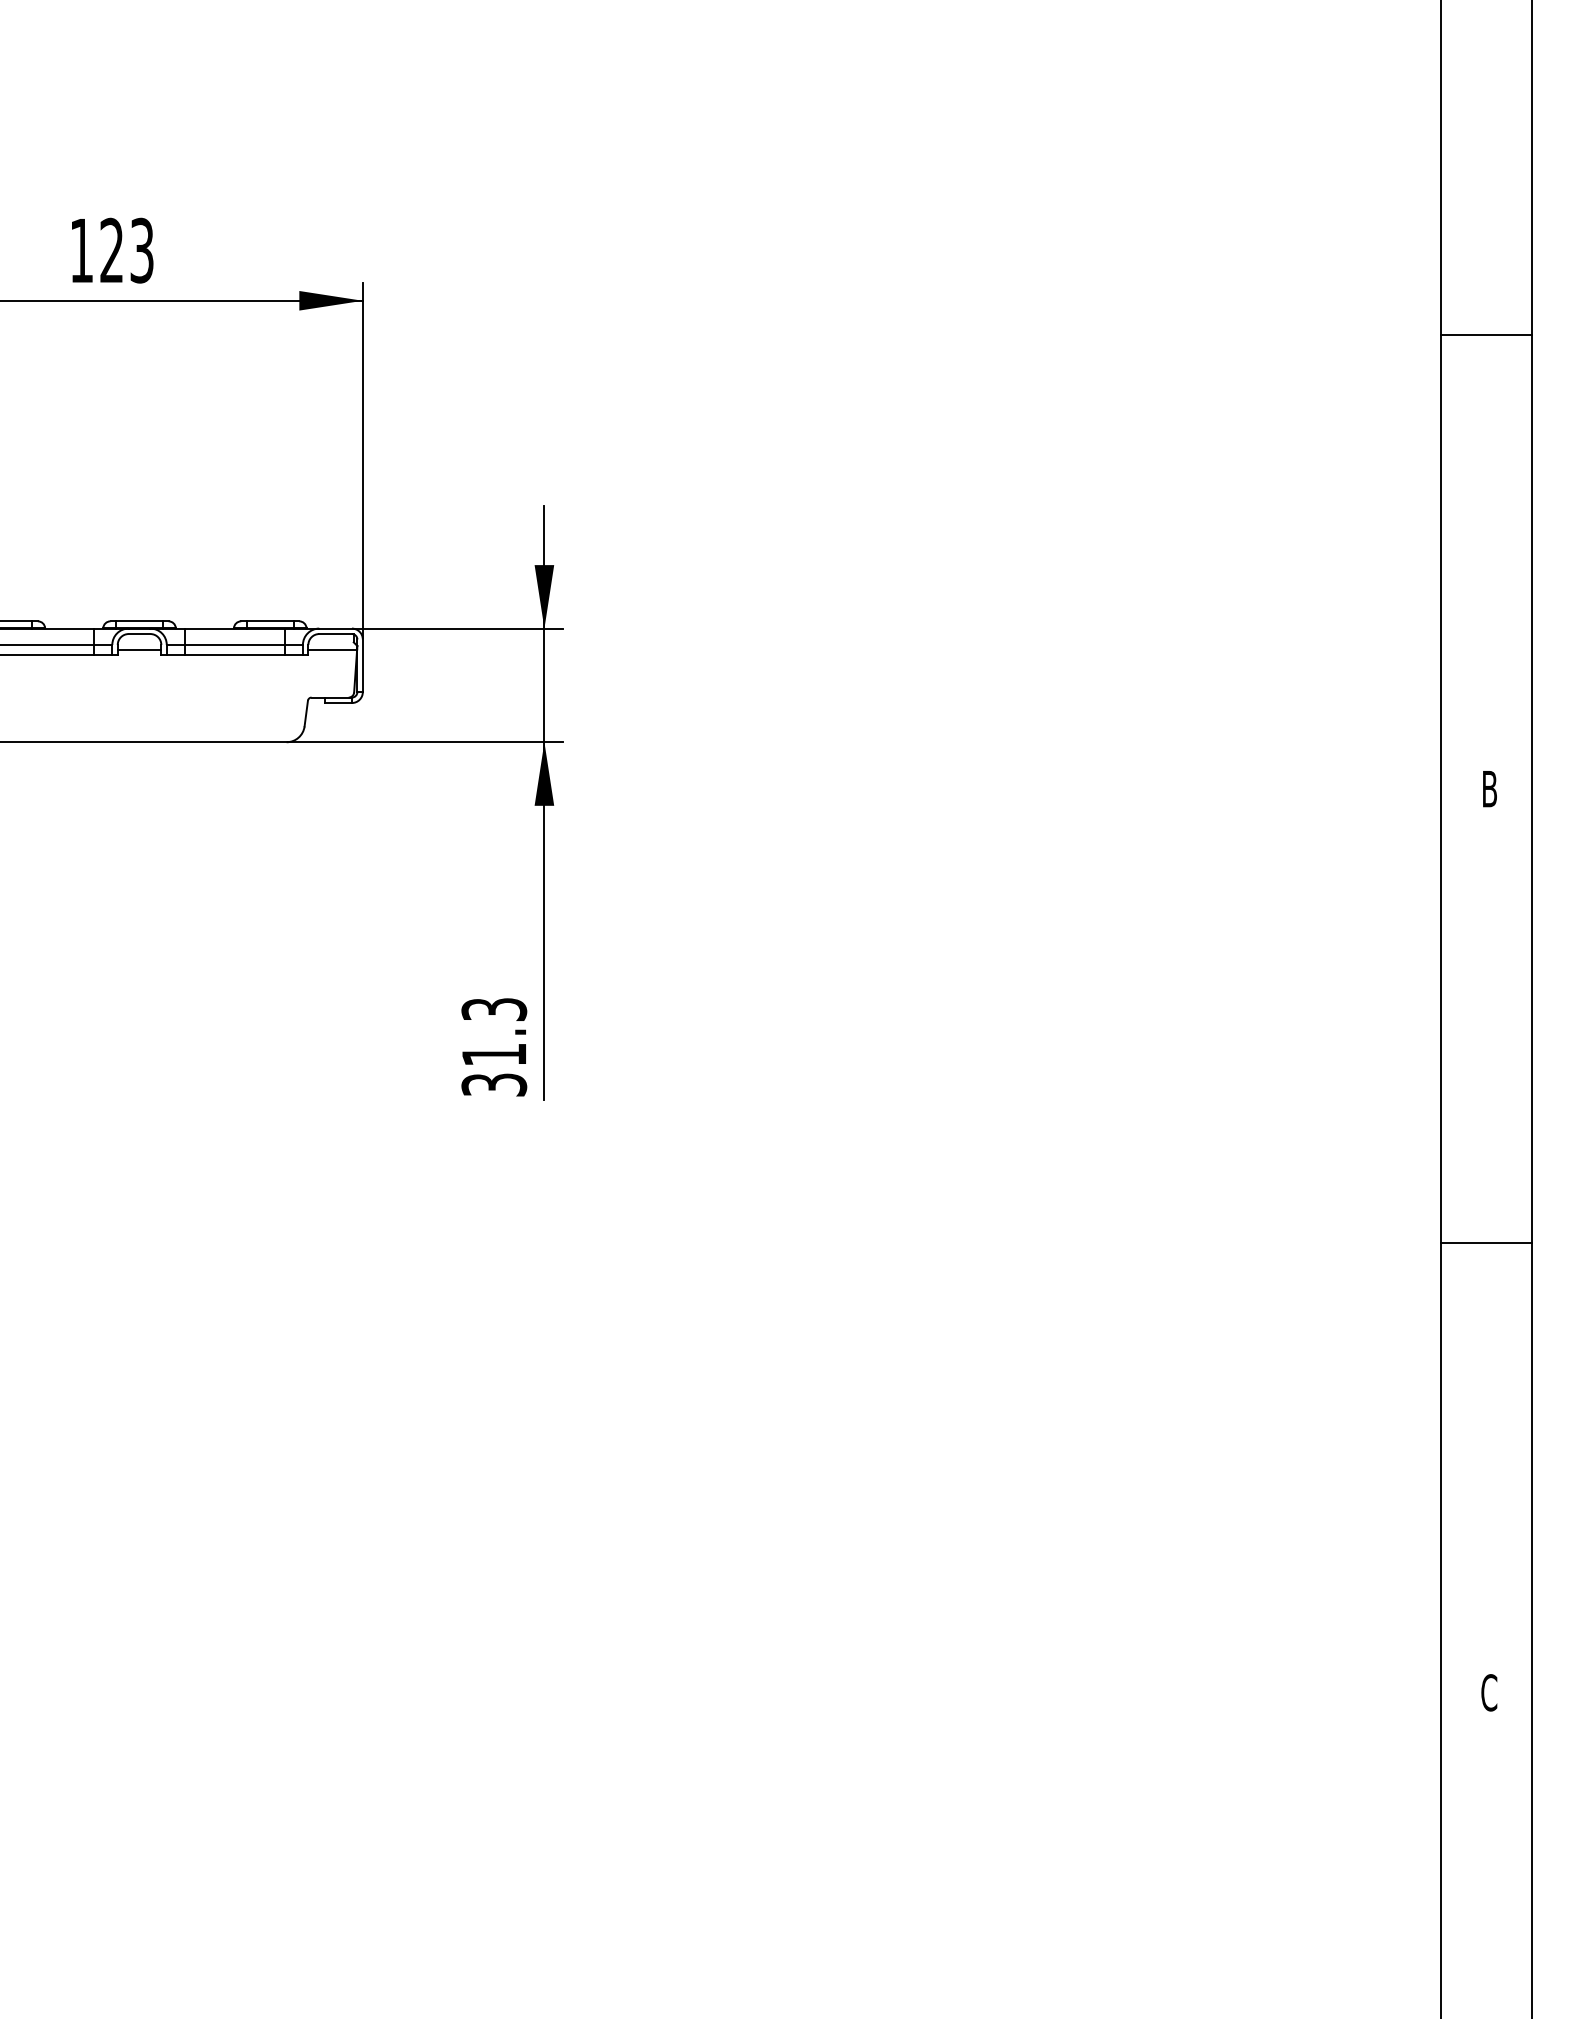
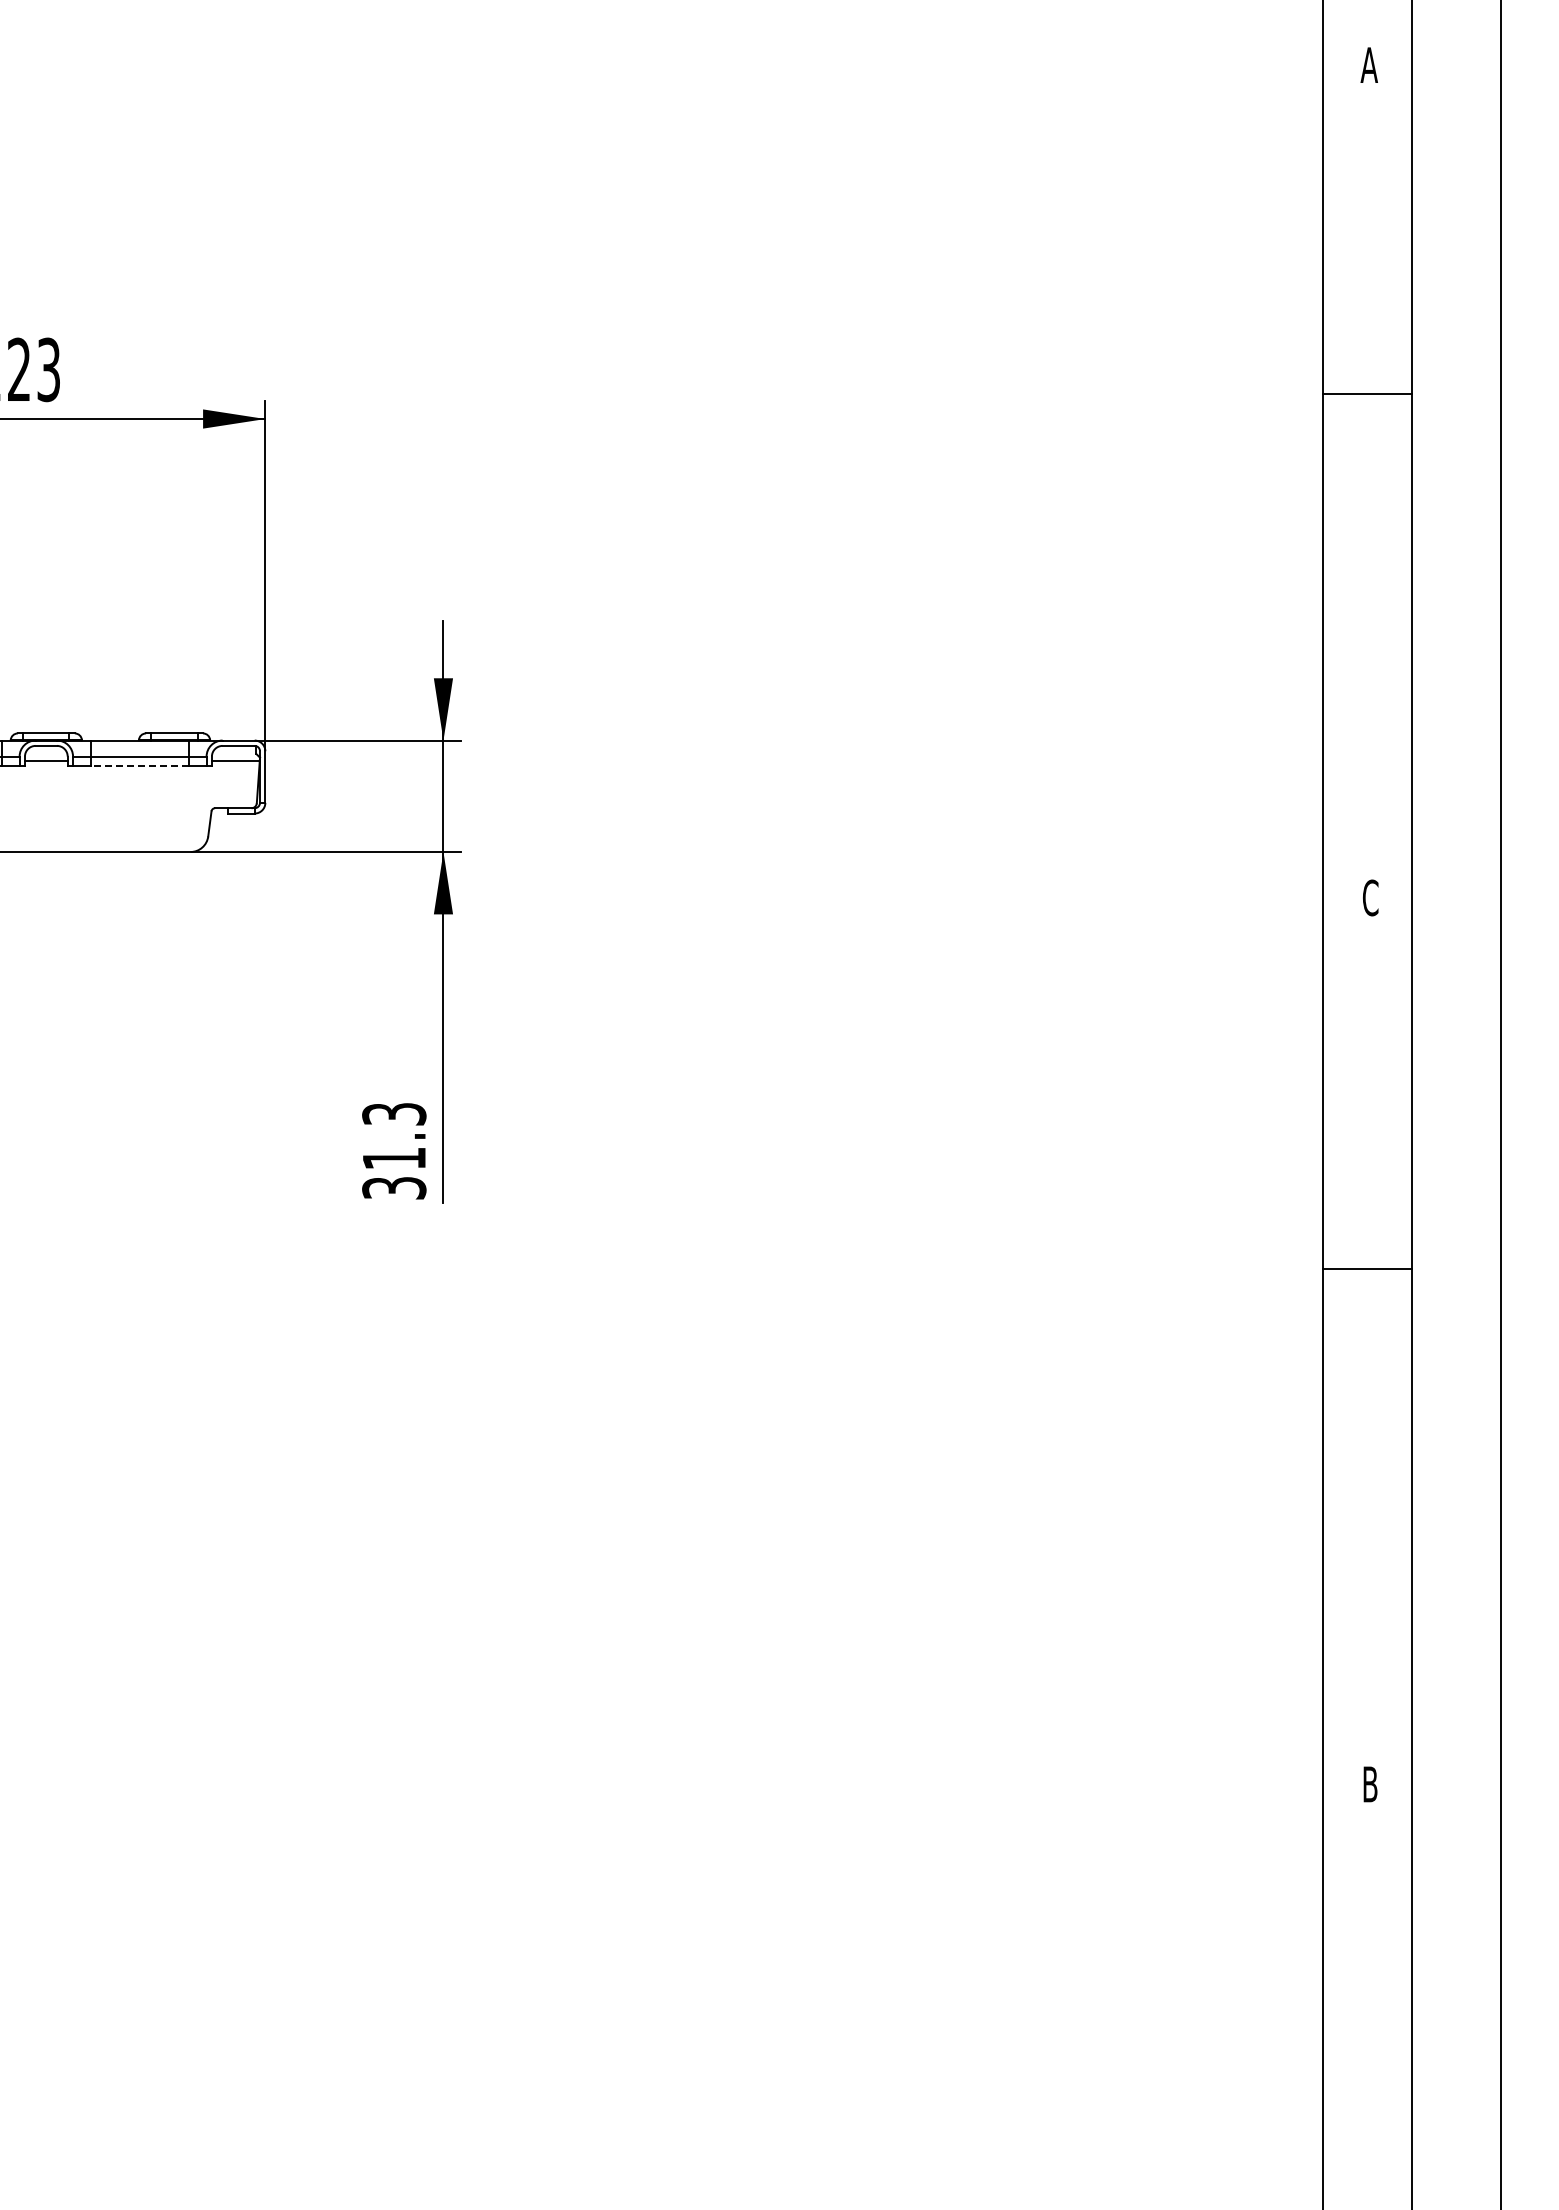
line: (1486, 335) -> (1367, 394), moved
line: (234, 655) -> (139, 766), solid -> dashed
text: (1489, 788) -> (1370, 897), B -> C
line: (1486, 1243) -> (1367, 1269), moved
text: (1489, 1692) -> (1370, 1784), C -> B

